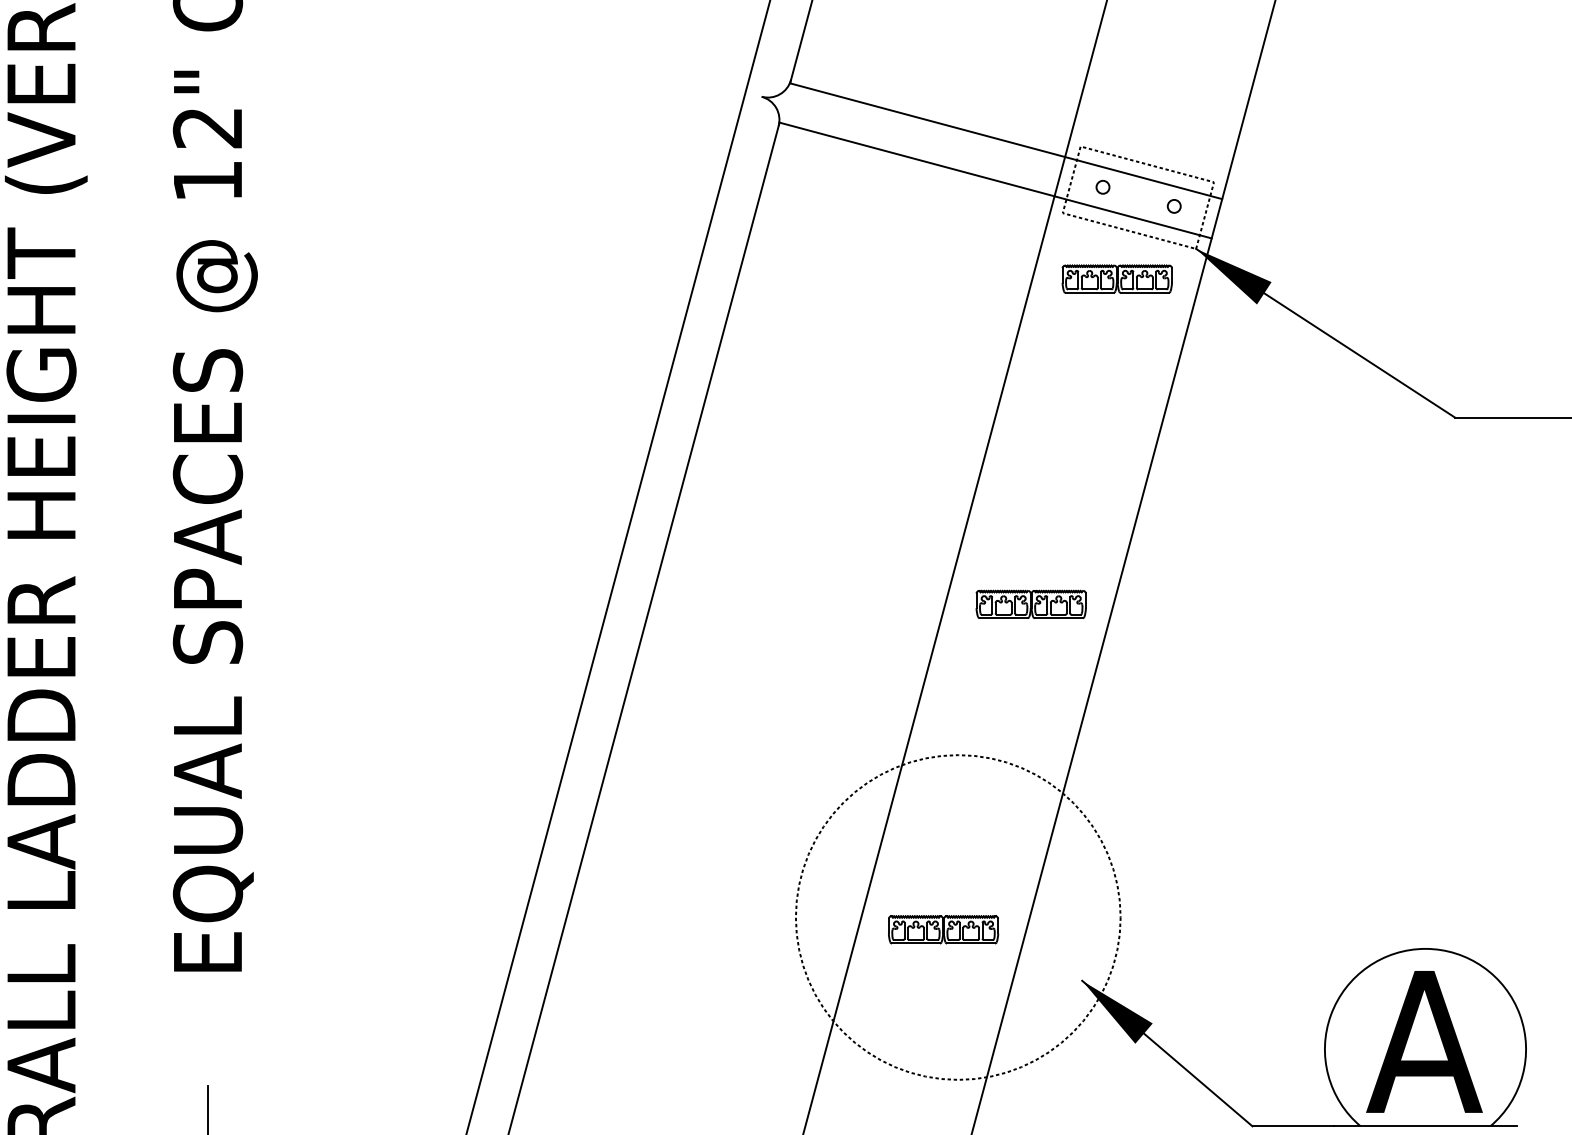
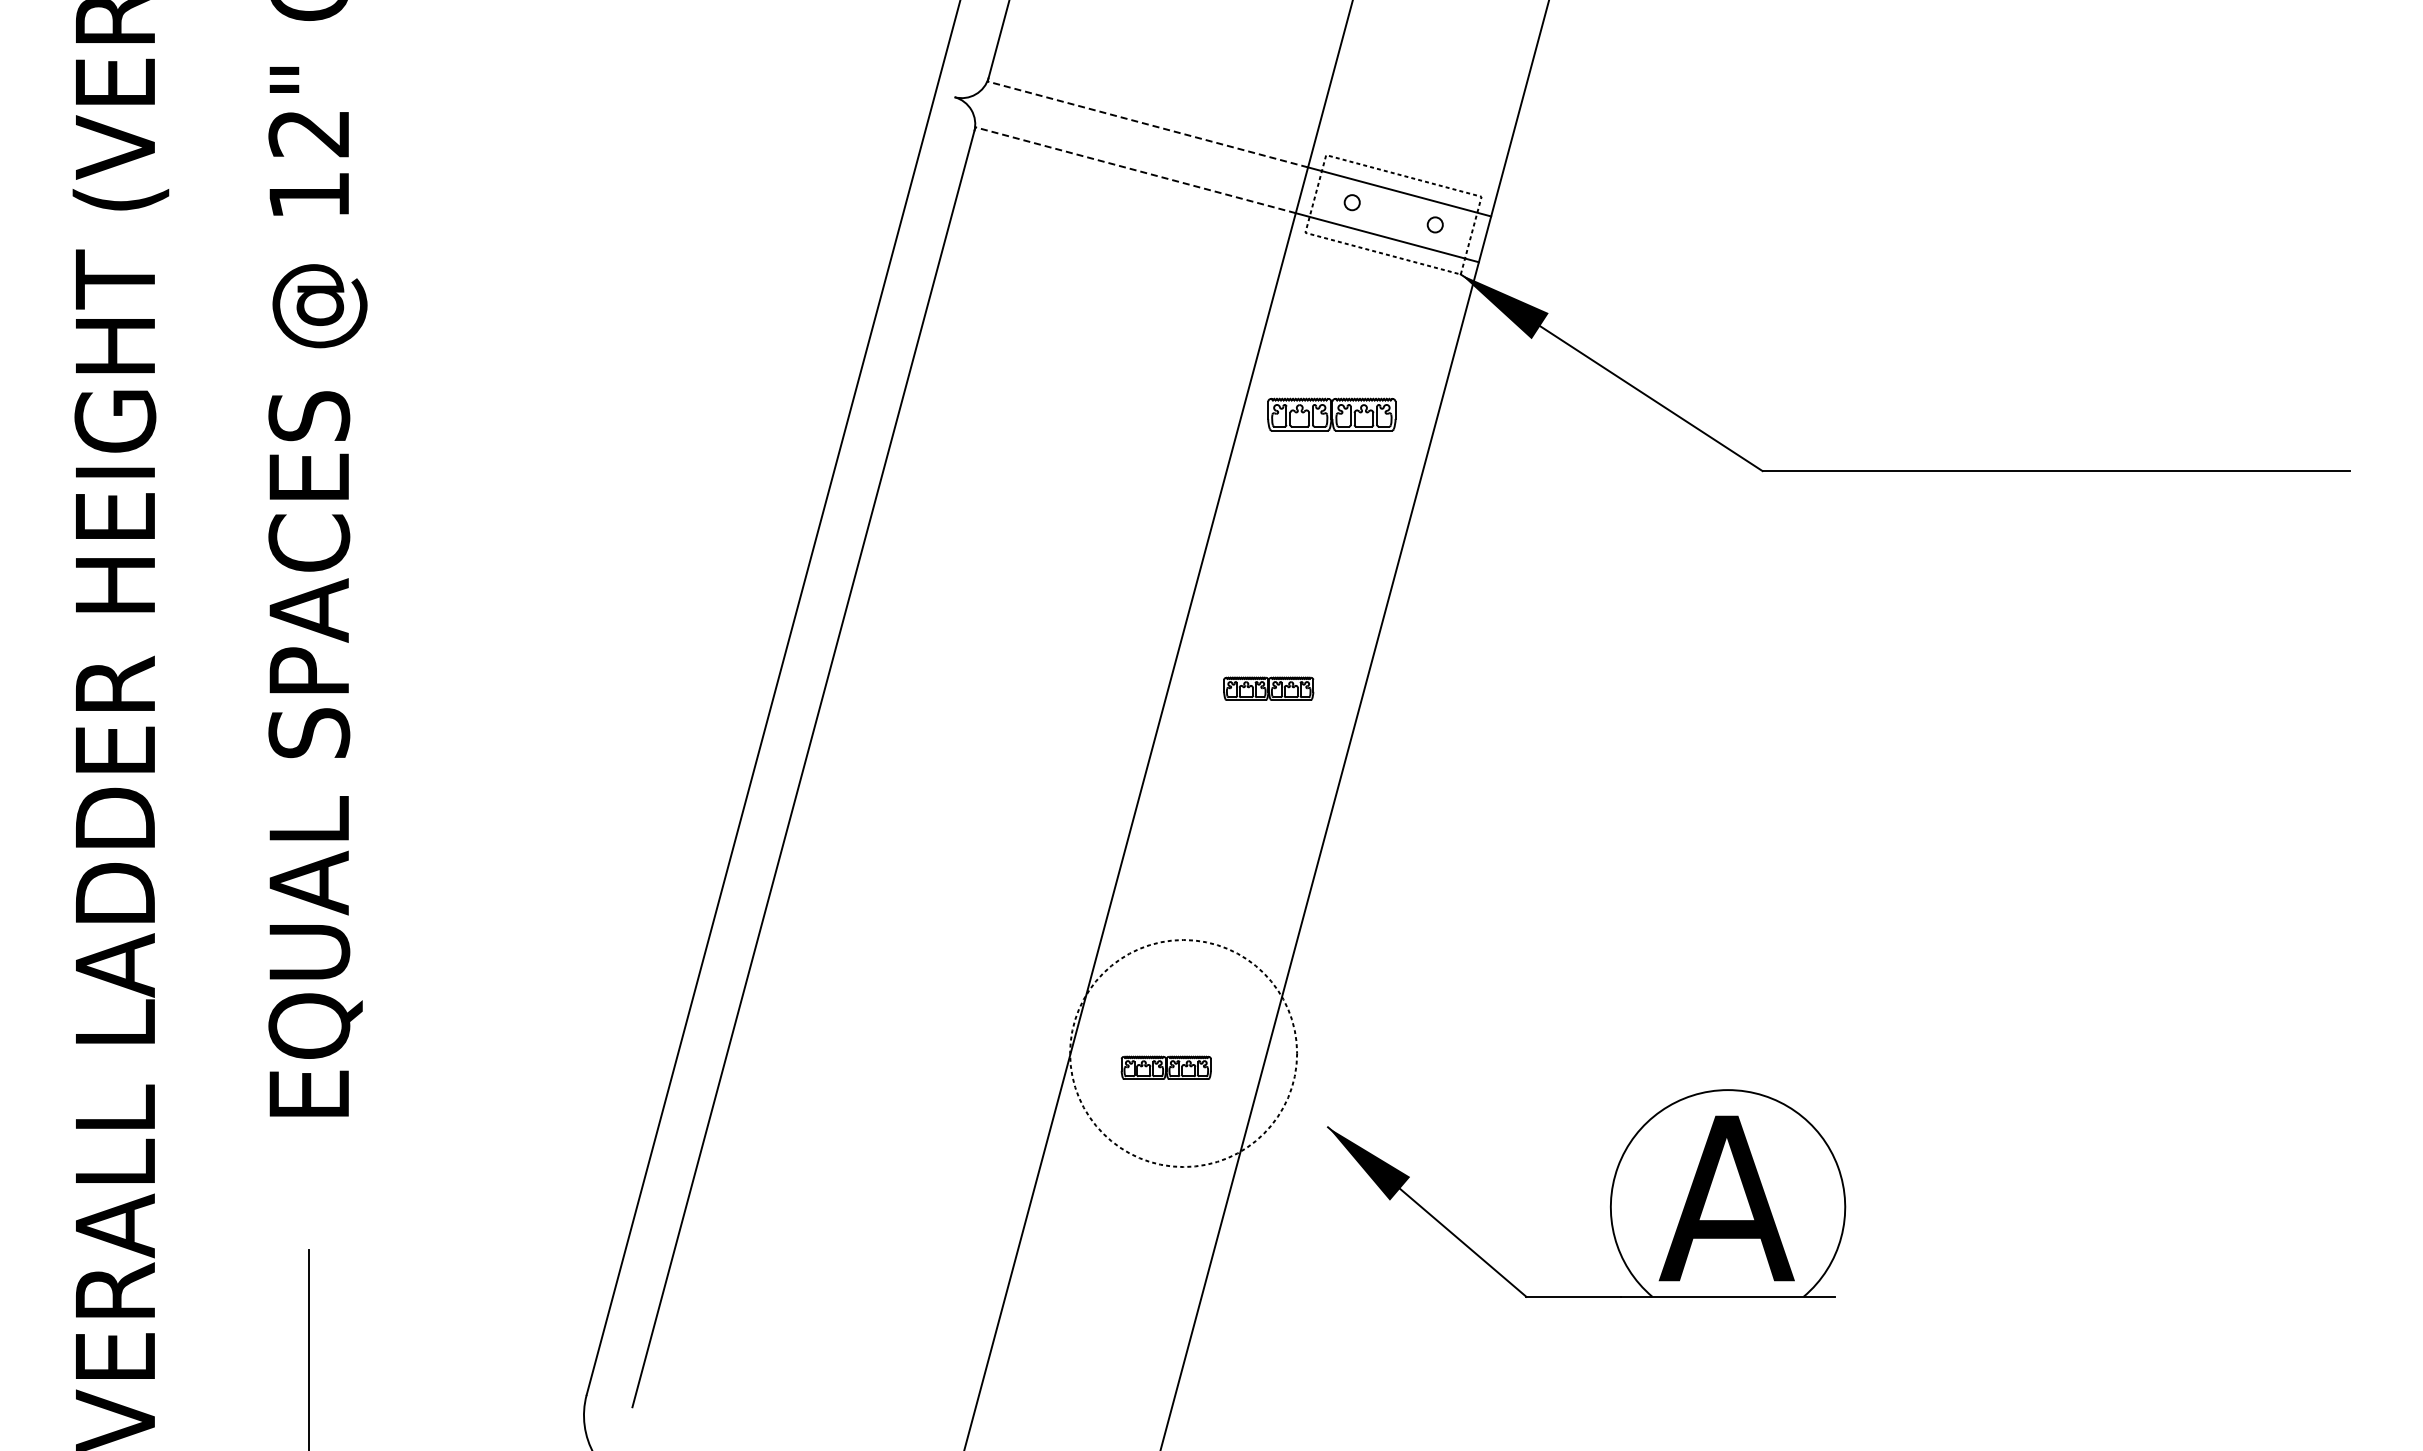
line: (927, 120) -> (1147, 124), solid -> dashed
line: (916, 159) -> (1135, 170), solid -> dashed
part: (1116, 278) -> (1331, 414), moved
part: (1031, 604) -> (1268, 688), size x0.7
circle: (958, 917) -> (1183, 1053), size x0.6
part: (942, 929) -> (1165, 1067), size x0.7

